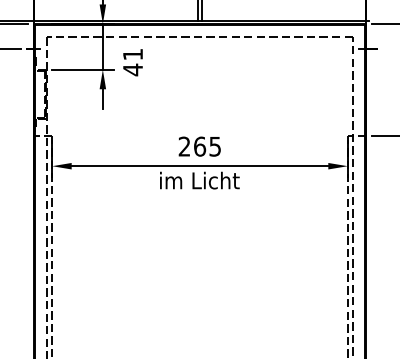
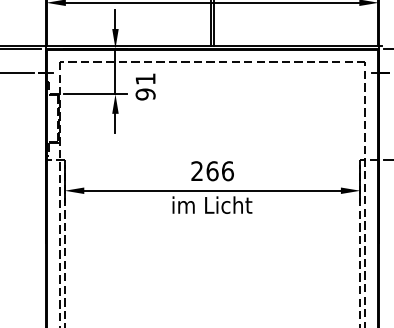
text: (133, 69) -> (146, 94), 41 -> 91
text: (215, 146) -> (228, 171), 265 -> 266

